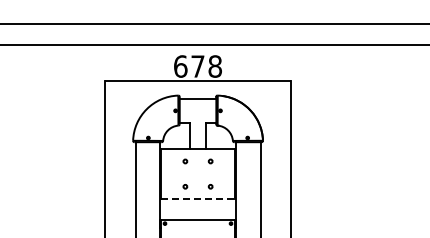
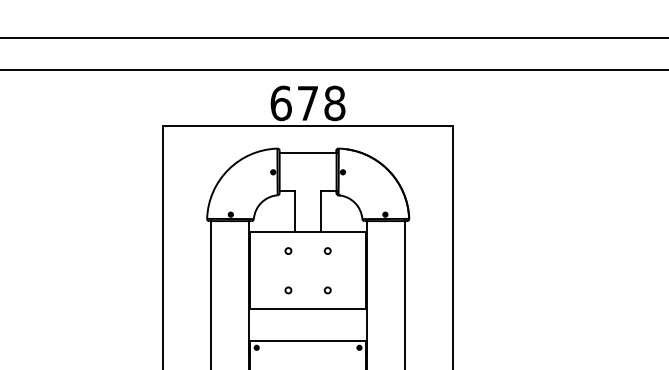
line: (198, 198) -> (308, 308), dashed -> solid

